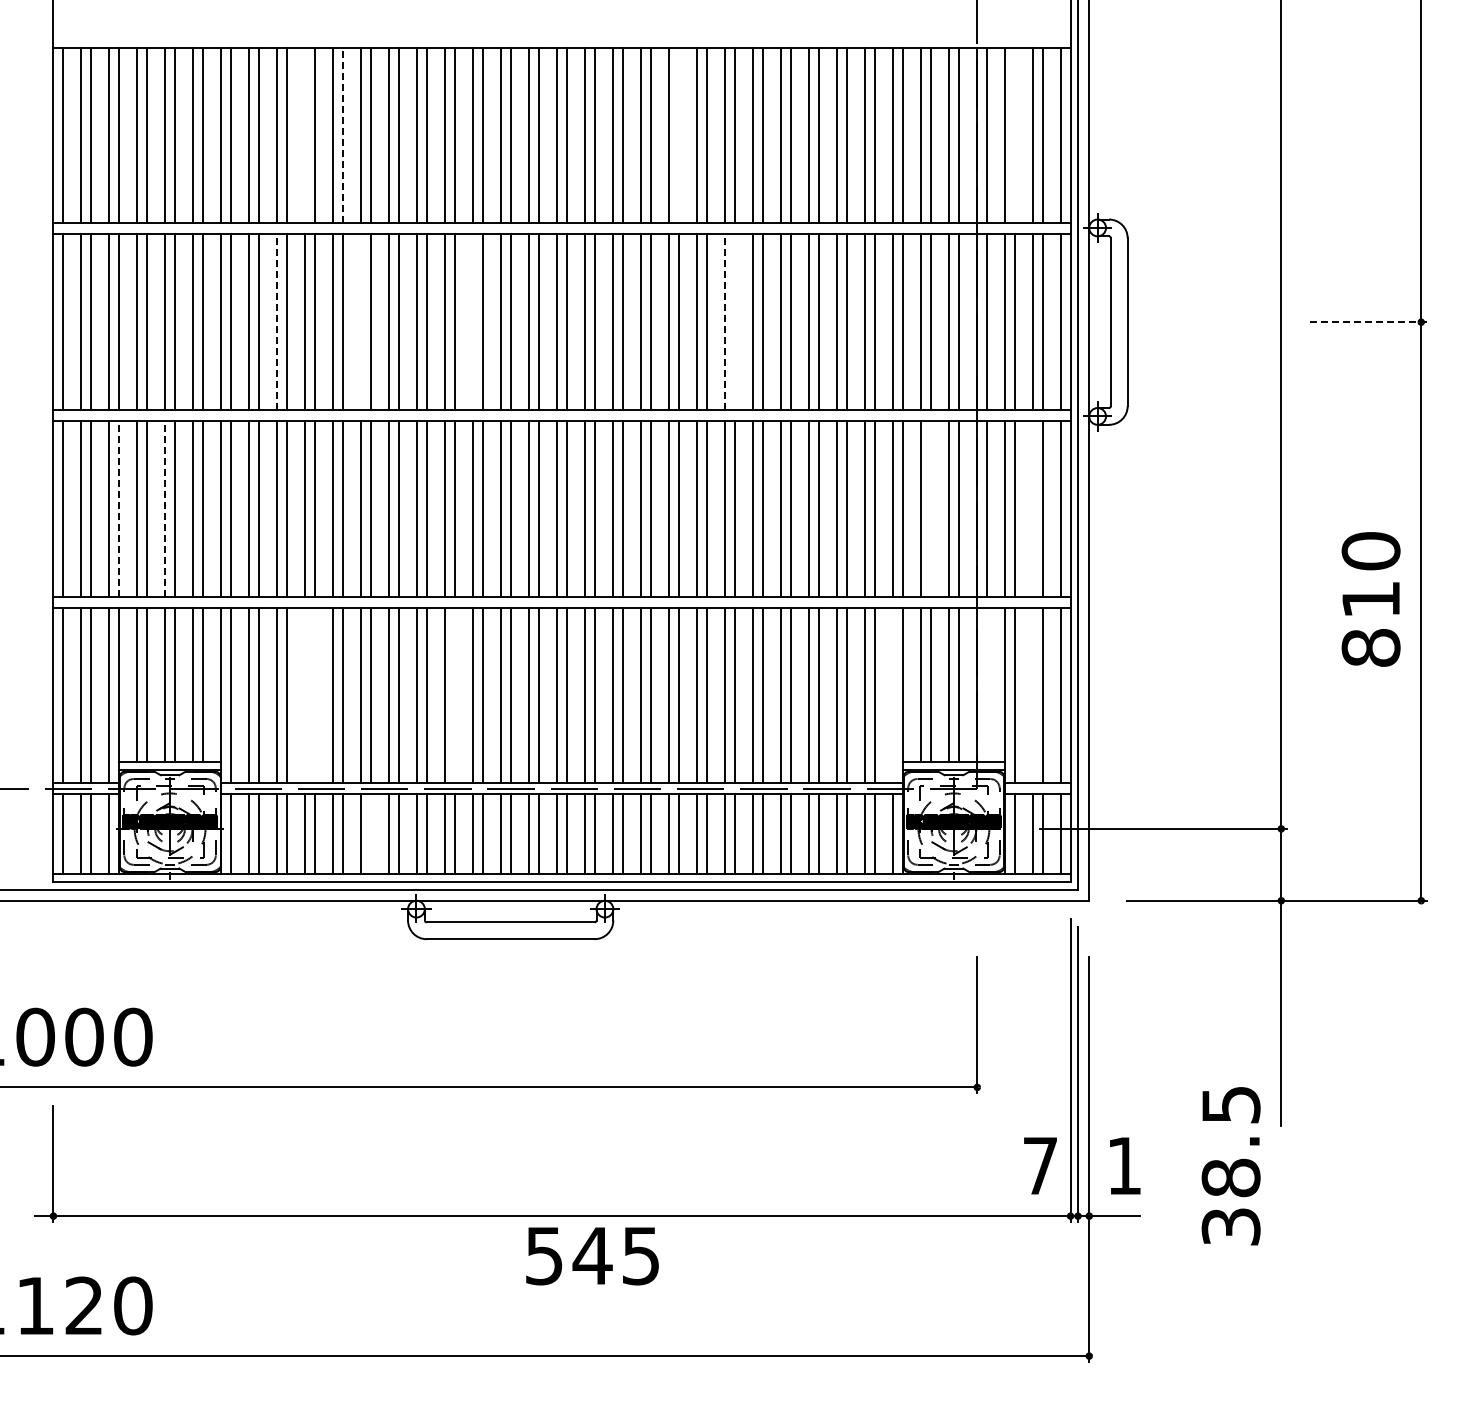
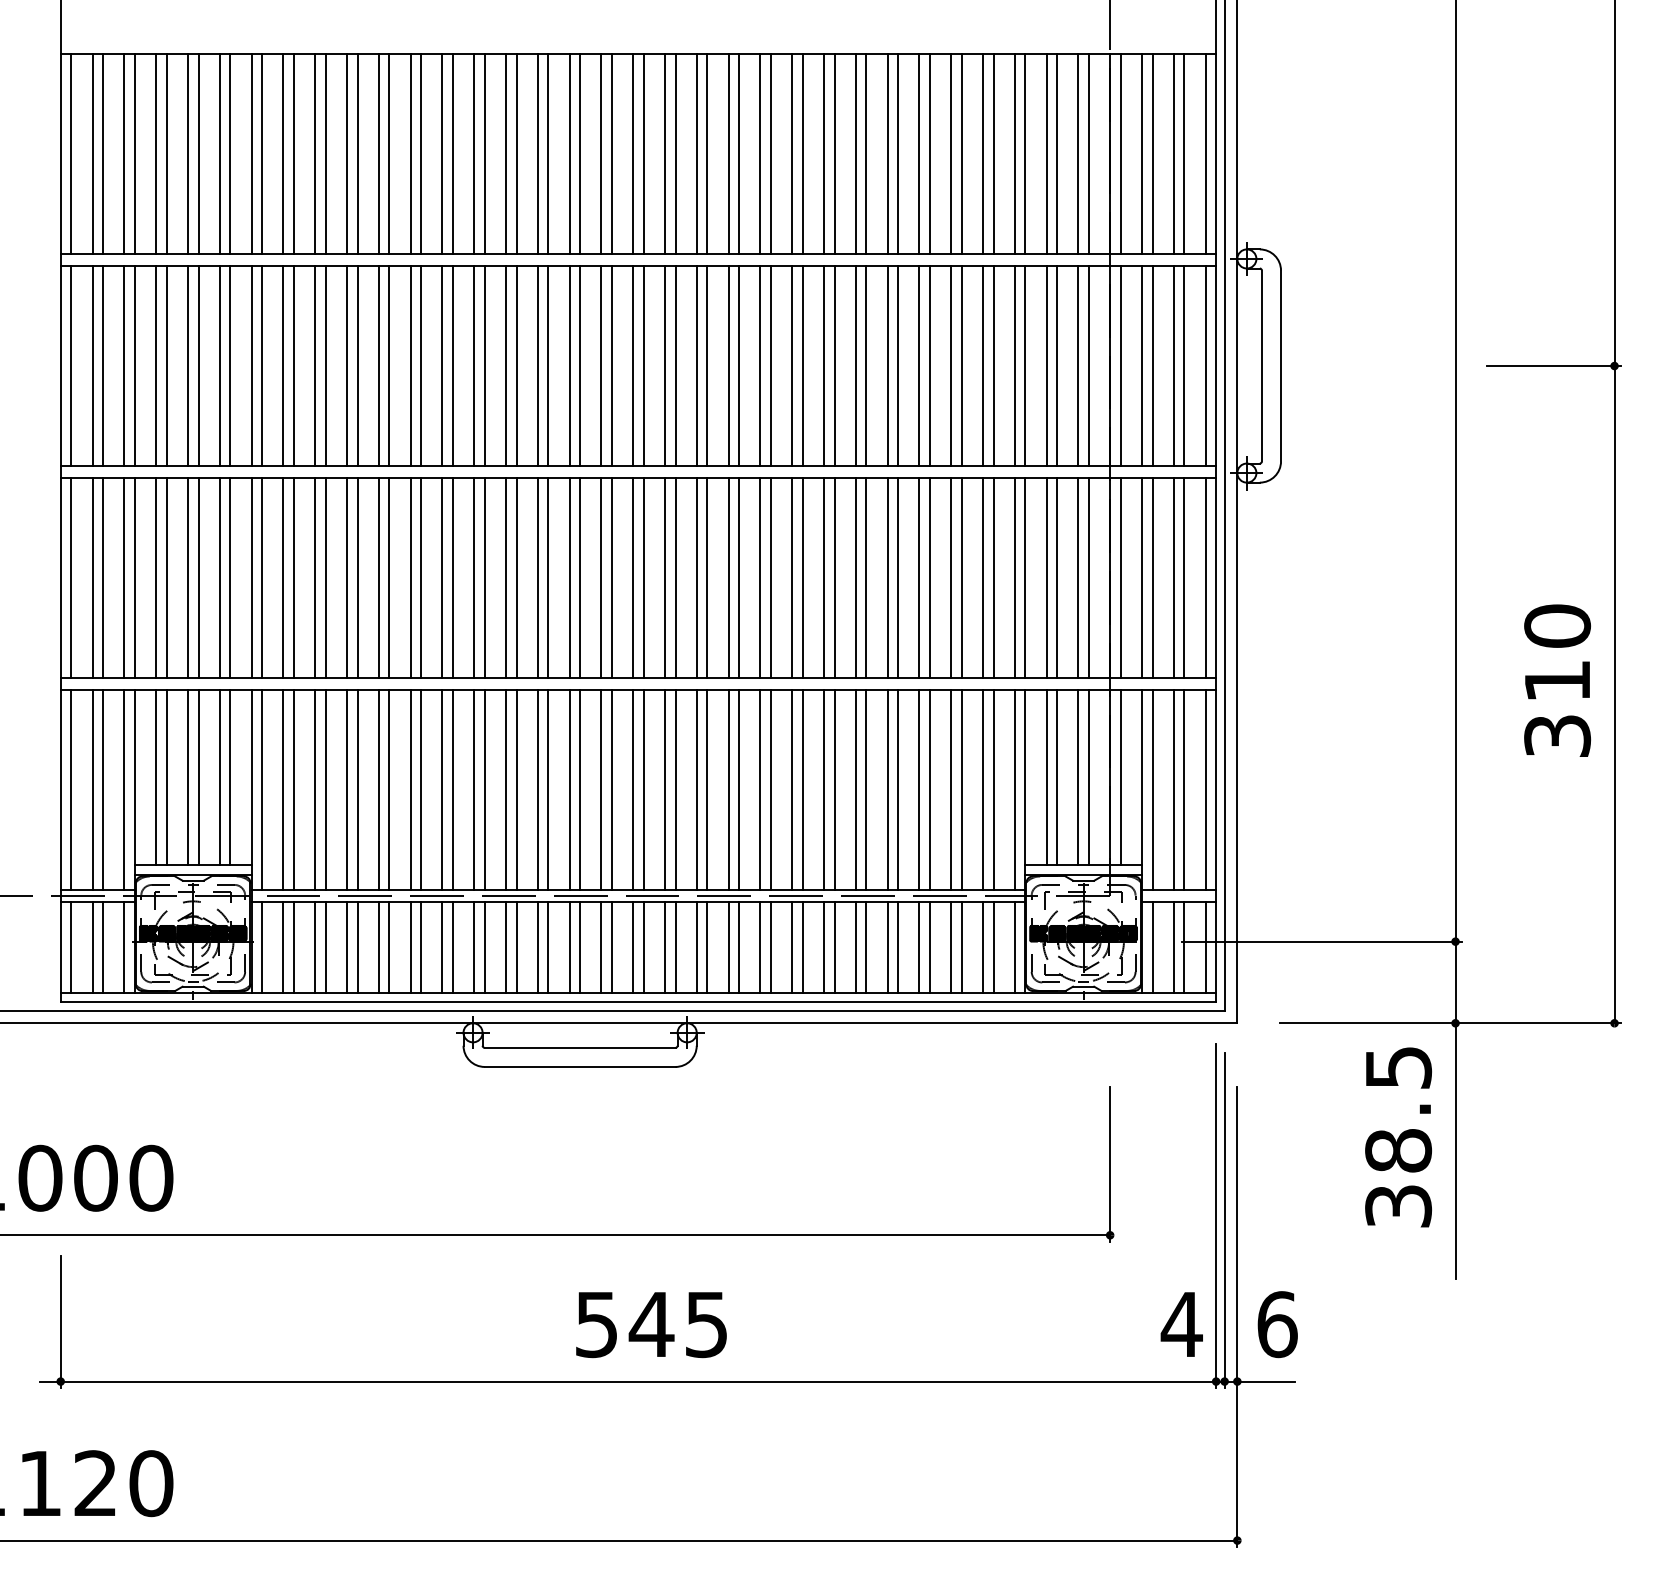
line: (305, 135) -> (347, 153), added
line: (342, 135) -> (389, 153), dashed -> solid
line: (678, 135) -> (770, 153), added
line: (1014, 135) -> (1152, 153), added
line: (361, 321) -> (410, 365), added
line: (473, 321) -> (537, 365), added
line: (734, 321) -> (834, 365), added
line: (277, 322) -> (315, 366), dashed -> solid
line: (725, 322) -> (824, 366), dashed -> solid
line: (1368, 322) -> (1554, 366), dashed -> solid
line: (118, 508) -> (134, 577), dashed -> solid
line: (165, 508) -> (187, 577), dashed -> solid
line: (930, 508) -> (1057, 577), added
line: (1033, 508) -> (1174, 577), added
text: (1370, 647) -> (1556, 735), 810 -> 310
line: (986, 684) -> (1120, 777), added
line: (305, 695) -> (347, 790), added
line: (314, 695) -> (357, 790), added
line: (454, 695) -> (516, 790), added
line: (893, 695) -> (1014, 790), added
line: (1033, 695) -> (1174, 790), added
line: (370, 833) -> (420, 946), added
text: (1039, 1165) -> (1180, 1324), 7 -> 4
text: (1124, 1165) -> (1277, 1324), 1 -> 6
text: (1230, 1166) -> (1397, 1137), moved
text: (592, 1256) -> (651, 1325), moved

